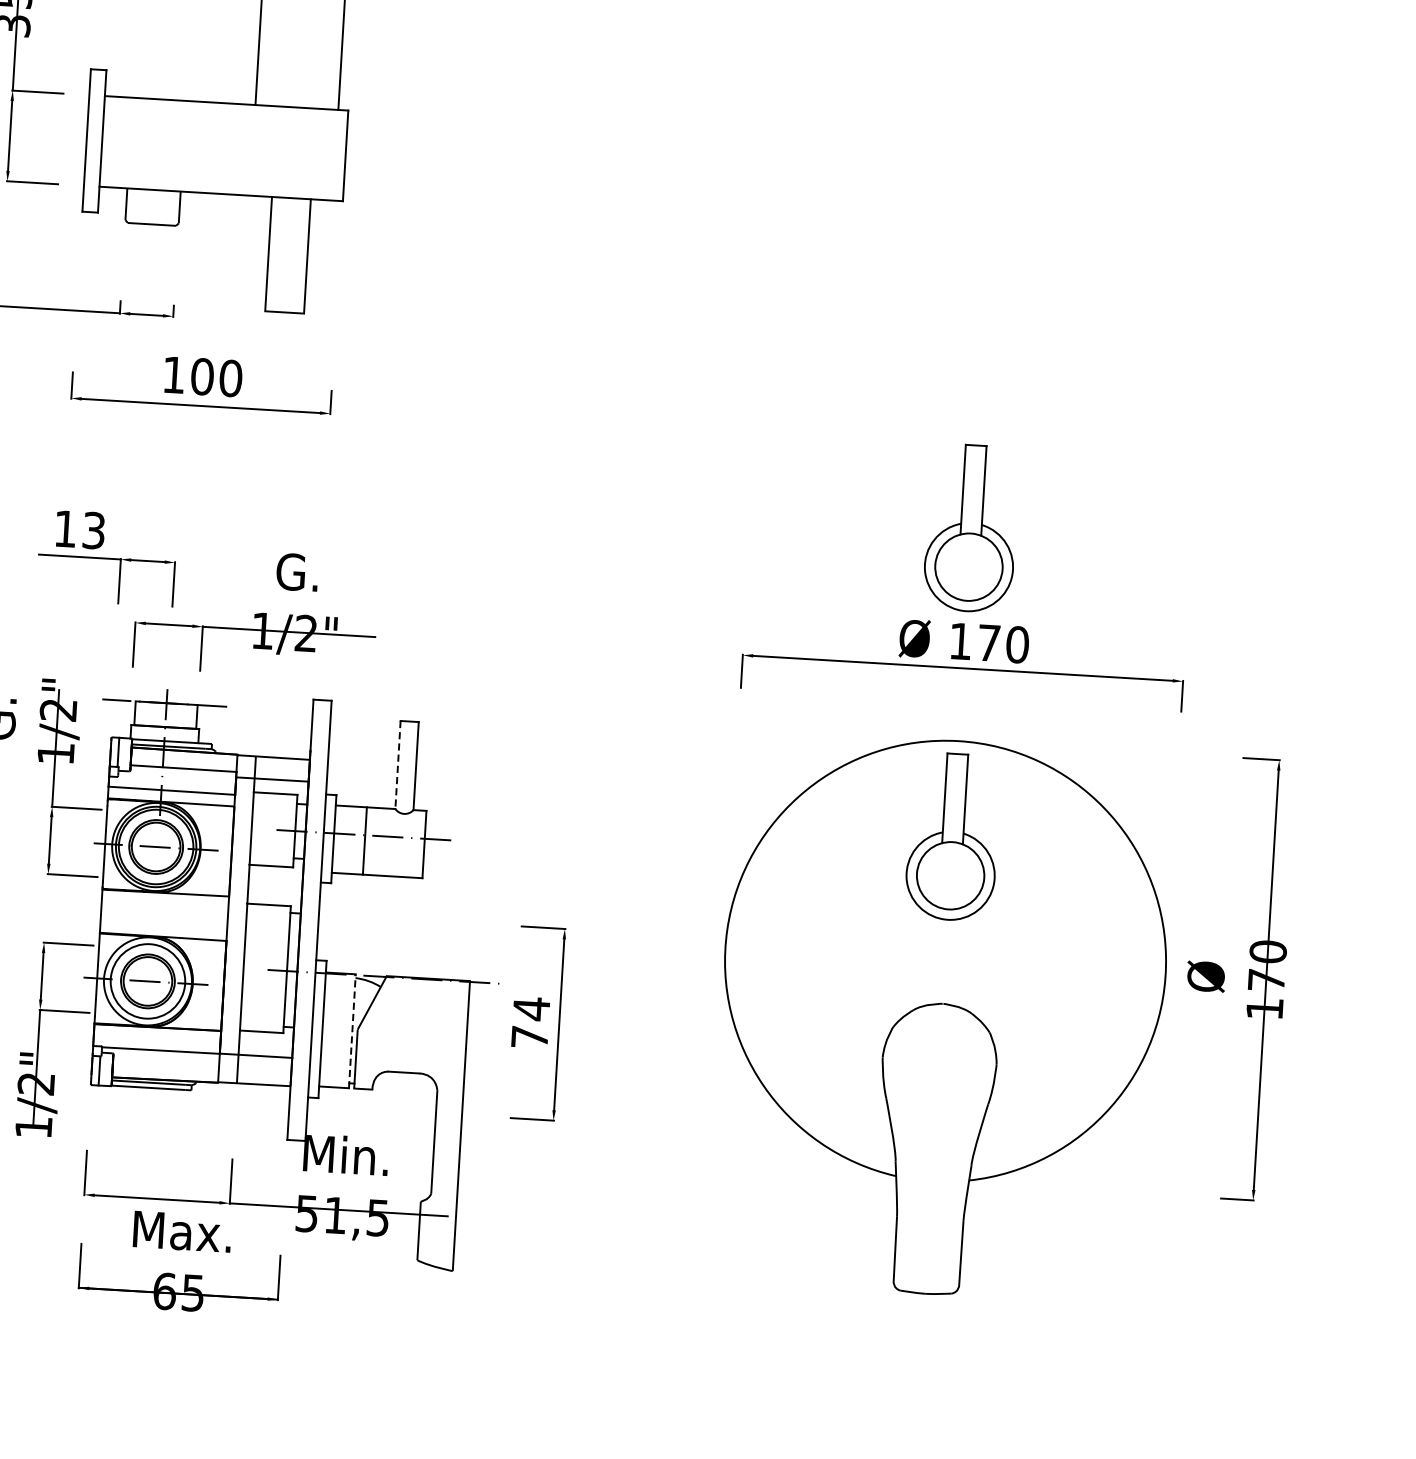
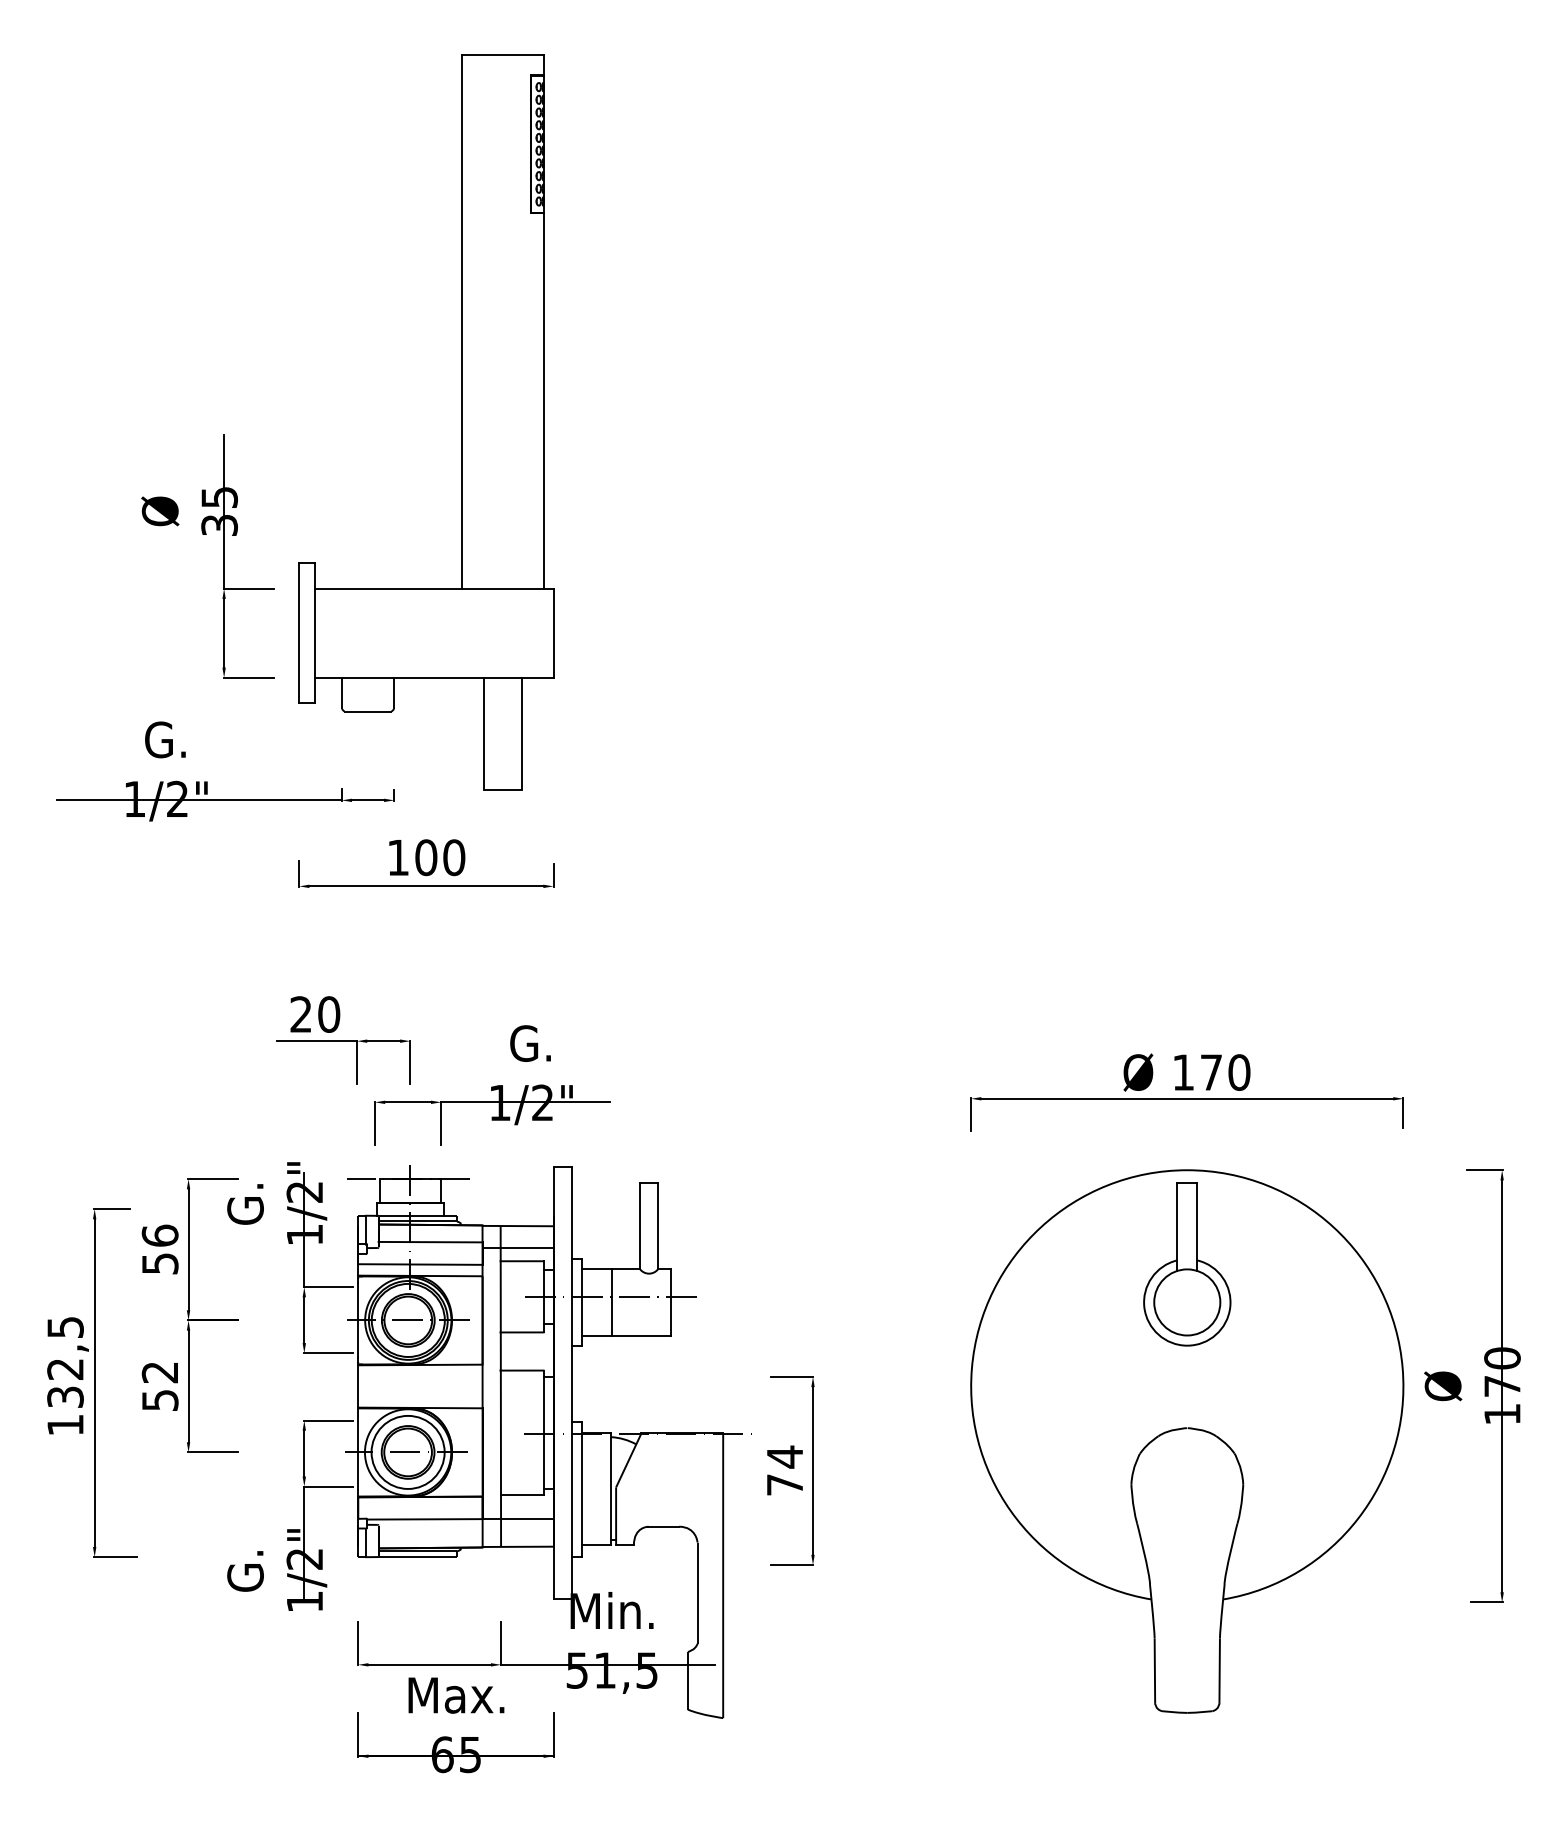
part: (971, 528) -> (1187, 961), removed
text: (80, 529) -> (315, 1014), 13 -> 20
line: (398, 765) -> (640, 1226), dashed -> solid
line: (352, 1031) -> (611, 1489), dashed -> solid

